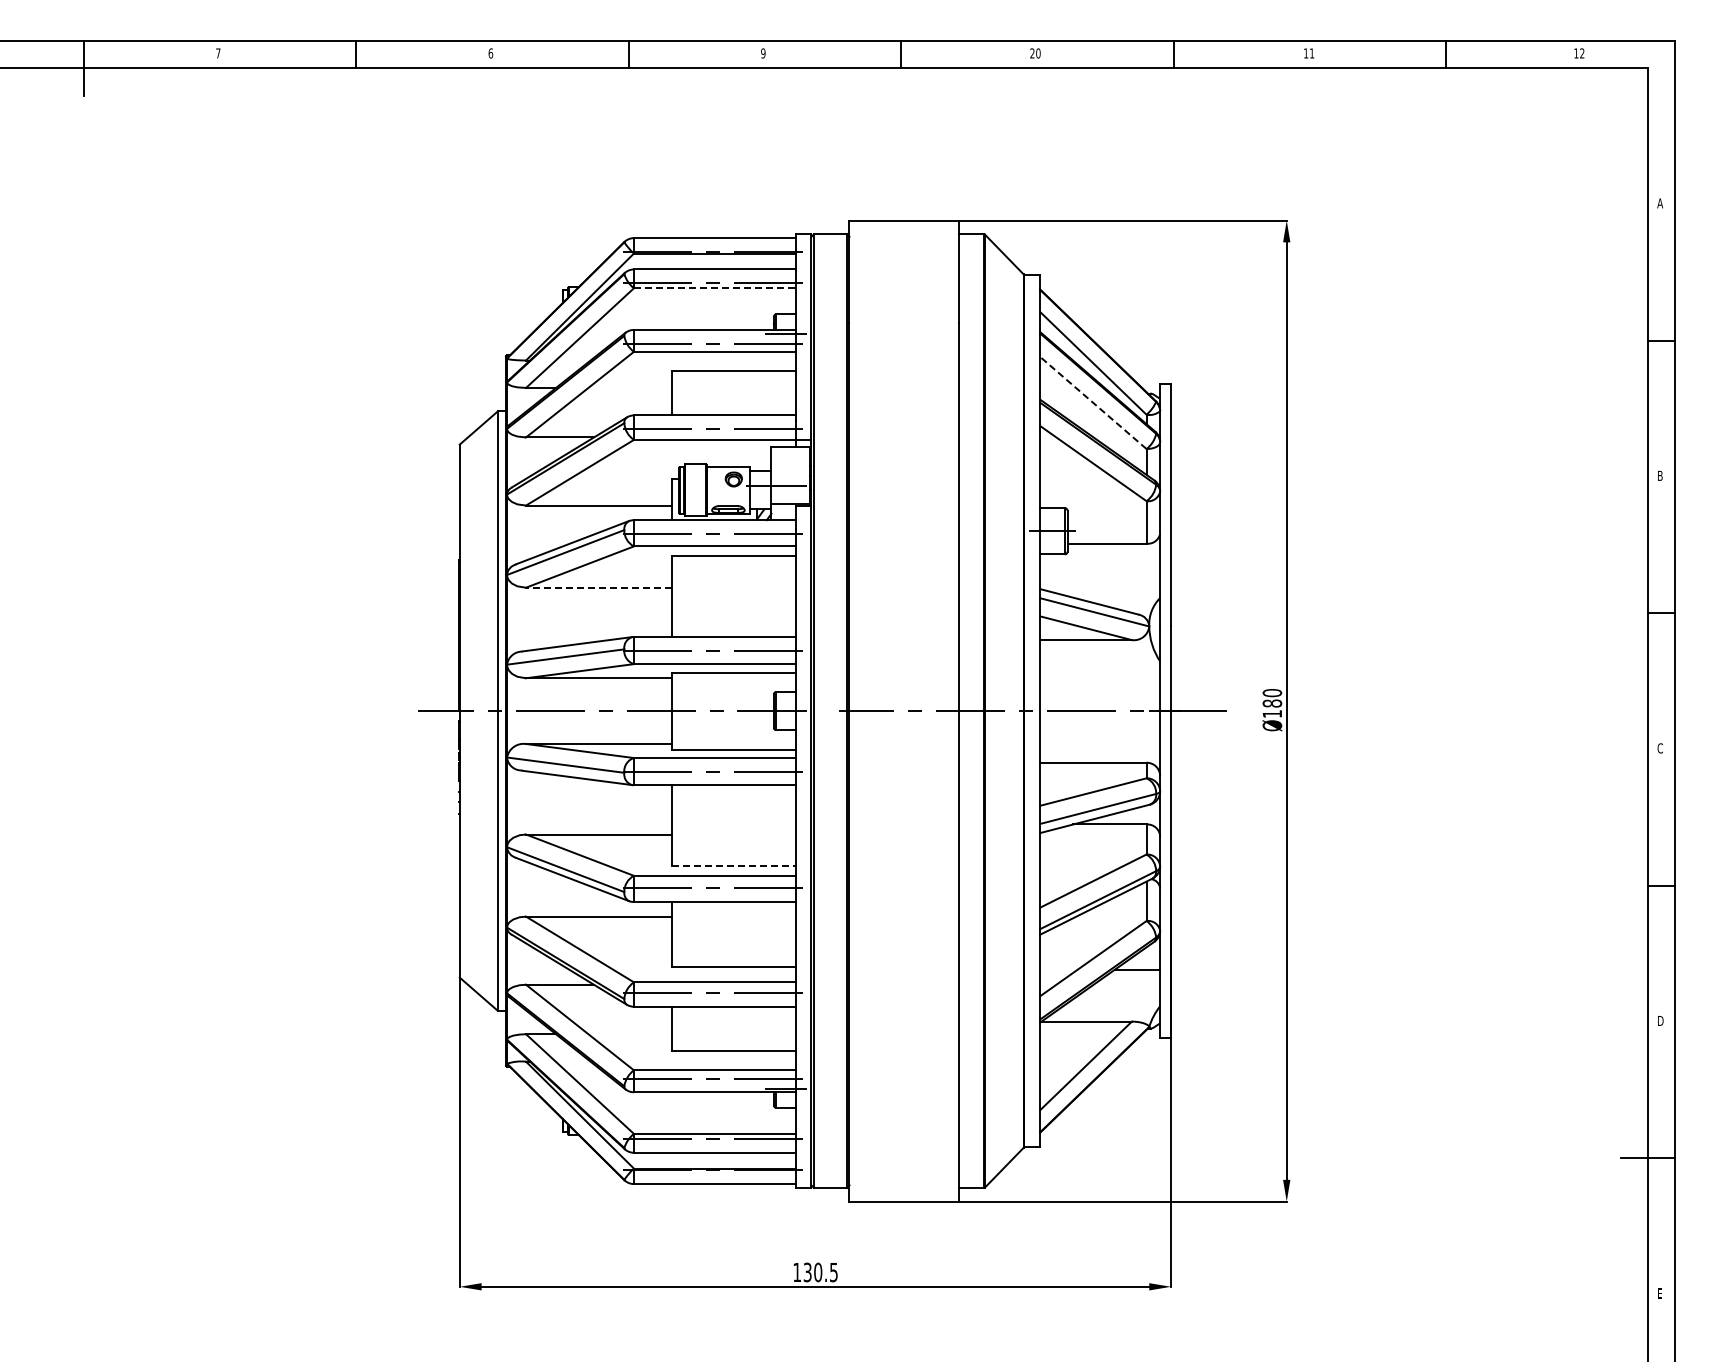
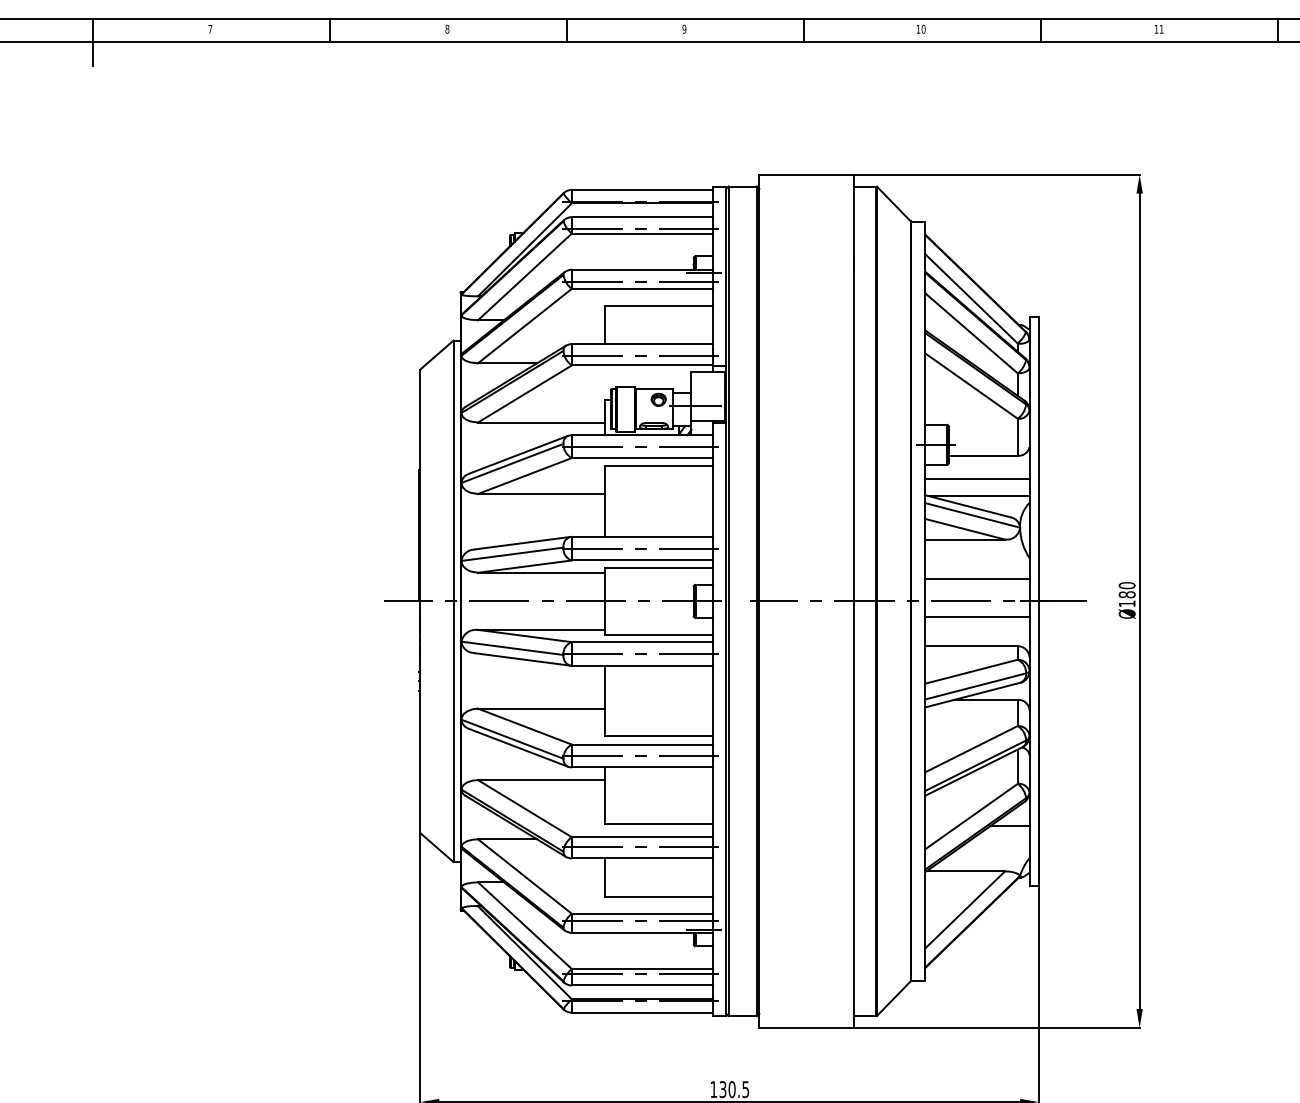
text: (490, 53) -> (447, 29), 6 -> 8
text: (1032, 53) -> (918, 29), 20 -> 10
line: (714, 288) -> (641, 233), dashed -> solid
line: (1093, 402) -> (971, 332), dashed -> solid
line: (1100, 570) -> (977, 479), added
line: (598, 587) -> (541, 493), dashed -> solid
line: (1101, 590) -> (978, 496), added
line: (1100, 685) -> (977, 579), added
line: (1100, 728) -> (977, 616), added
line: (733, 866) -> (658, 736), dashed -> solid

